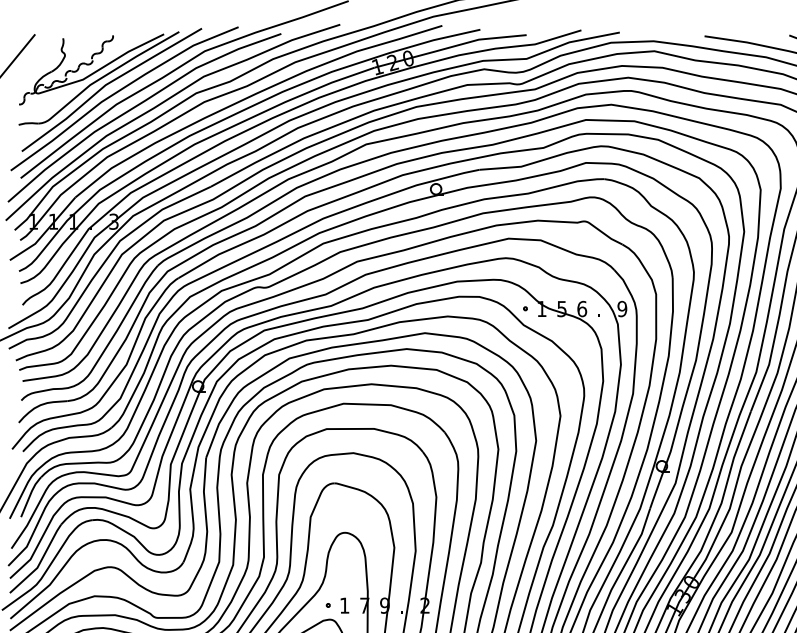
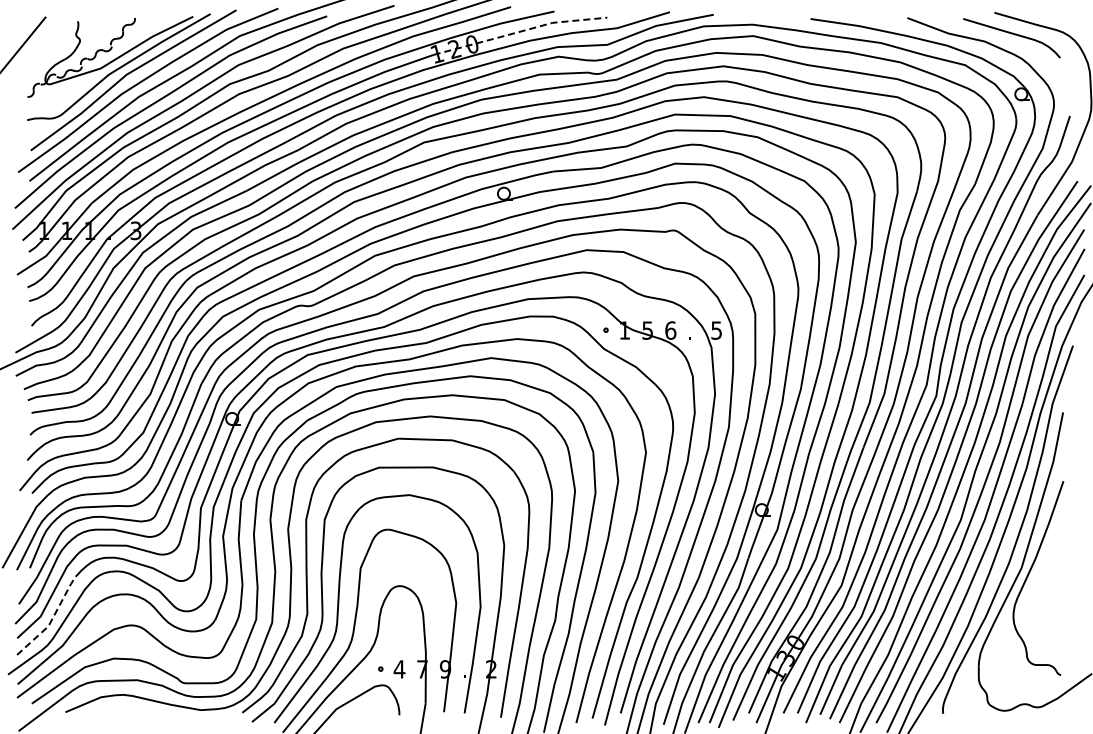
line: (450, 47) -> (520, 31), solid -> dashed
text: (622, 309) -> (716, 330), 9 -> 5
line: (40, 562) -> (52, 619), solid -> dashed
text: (344, 605) -> (399, 669), 1 -> 4

